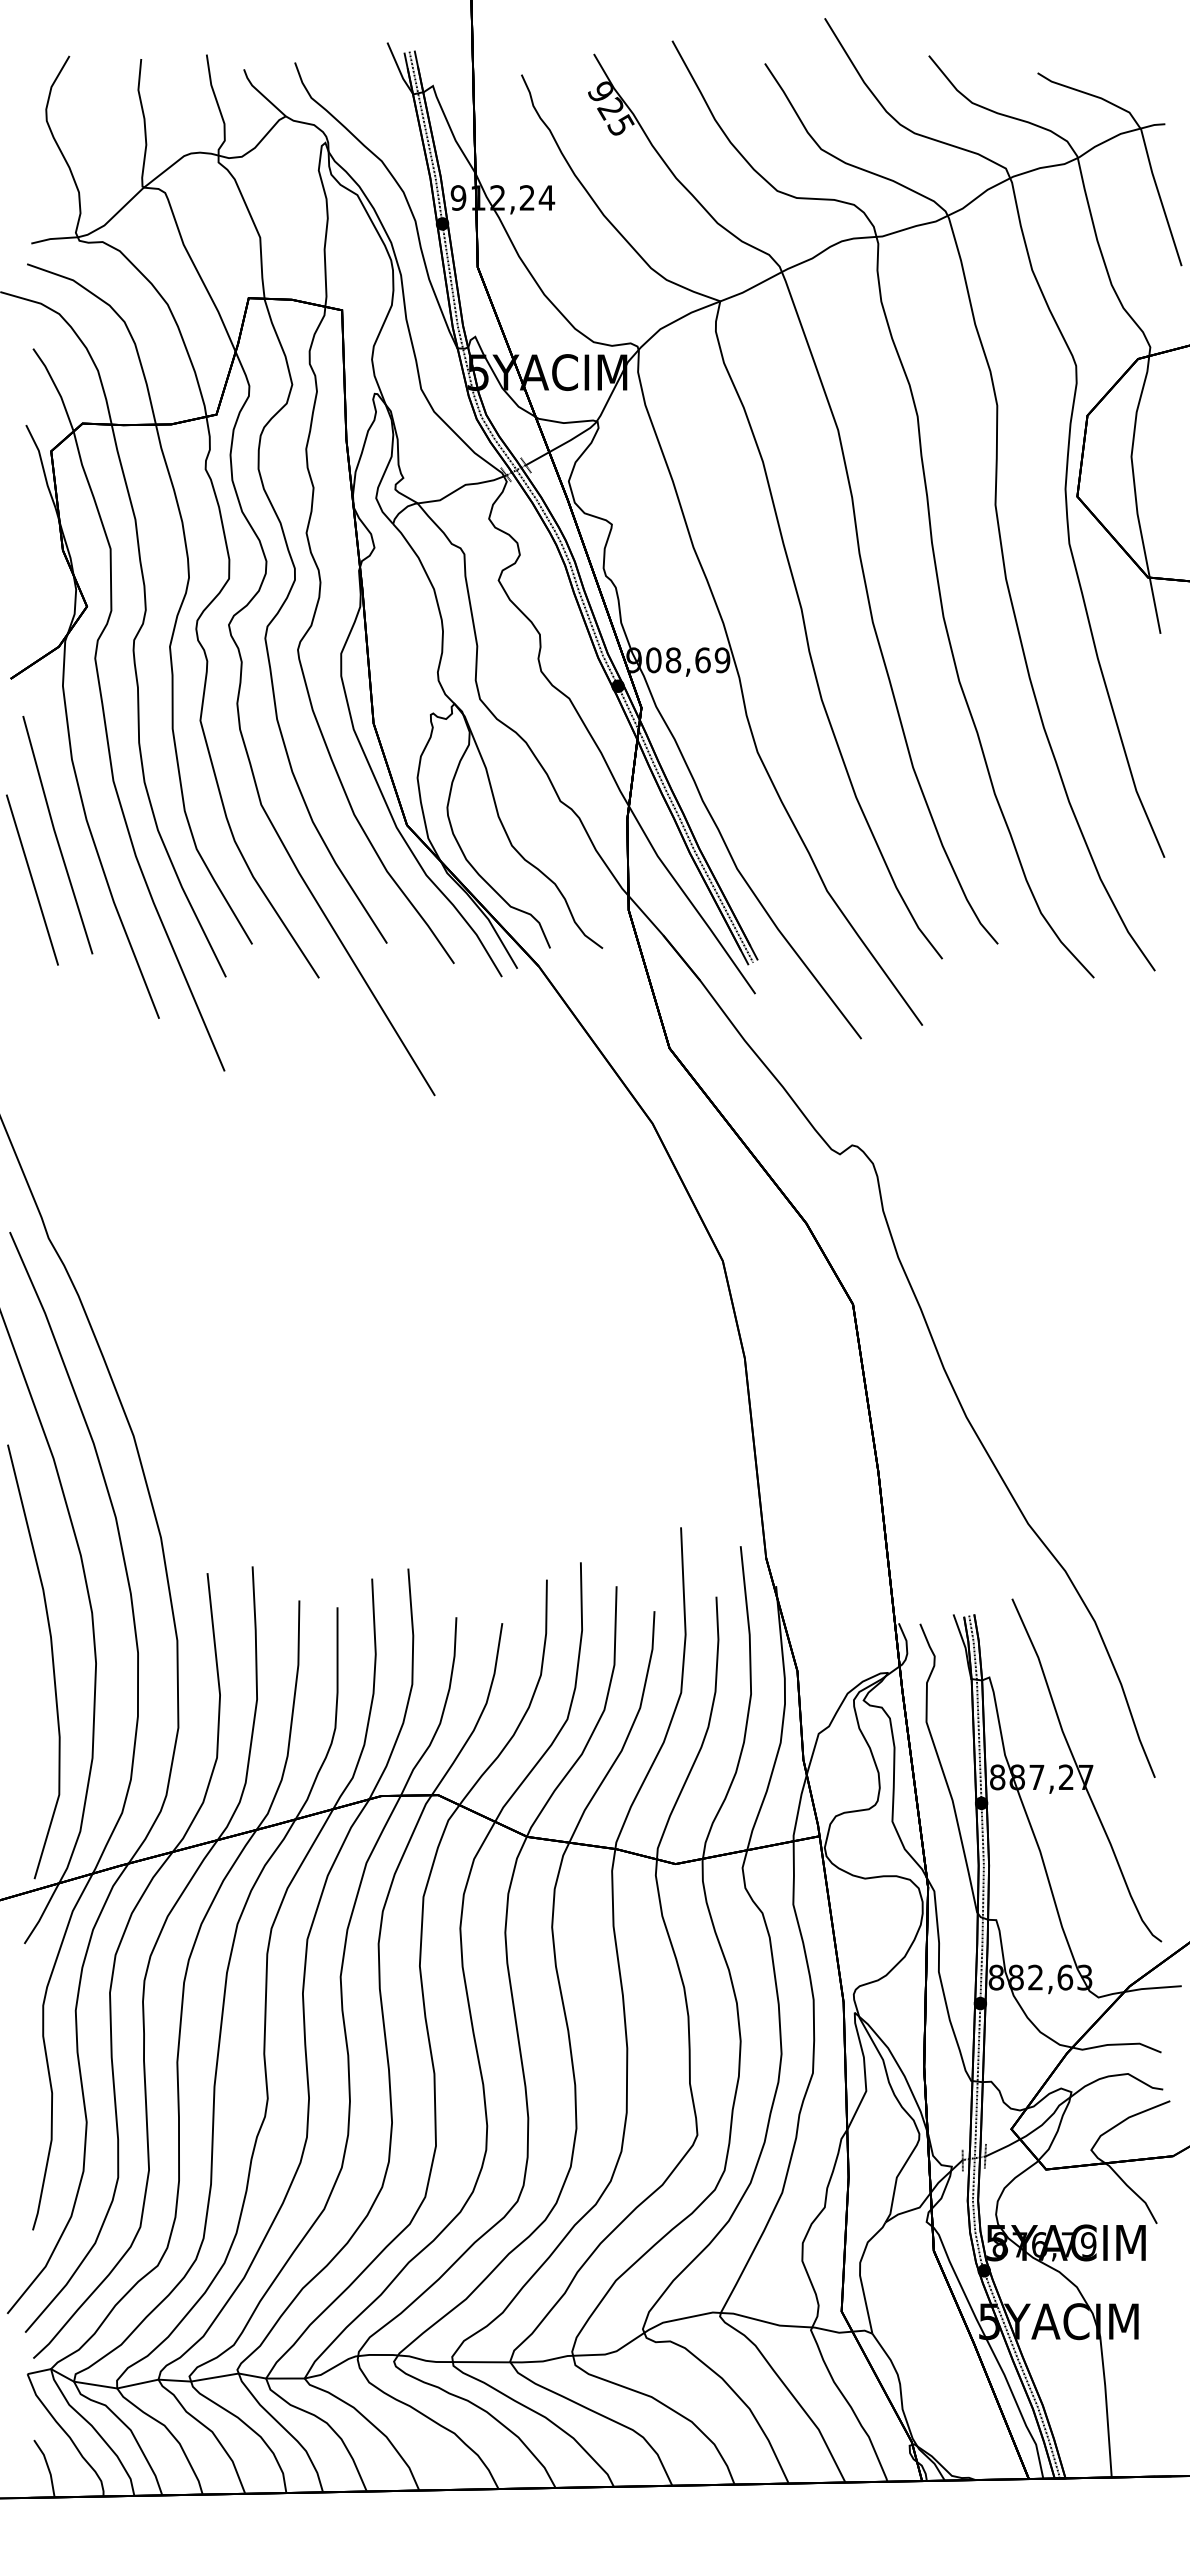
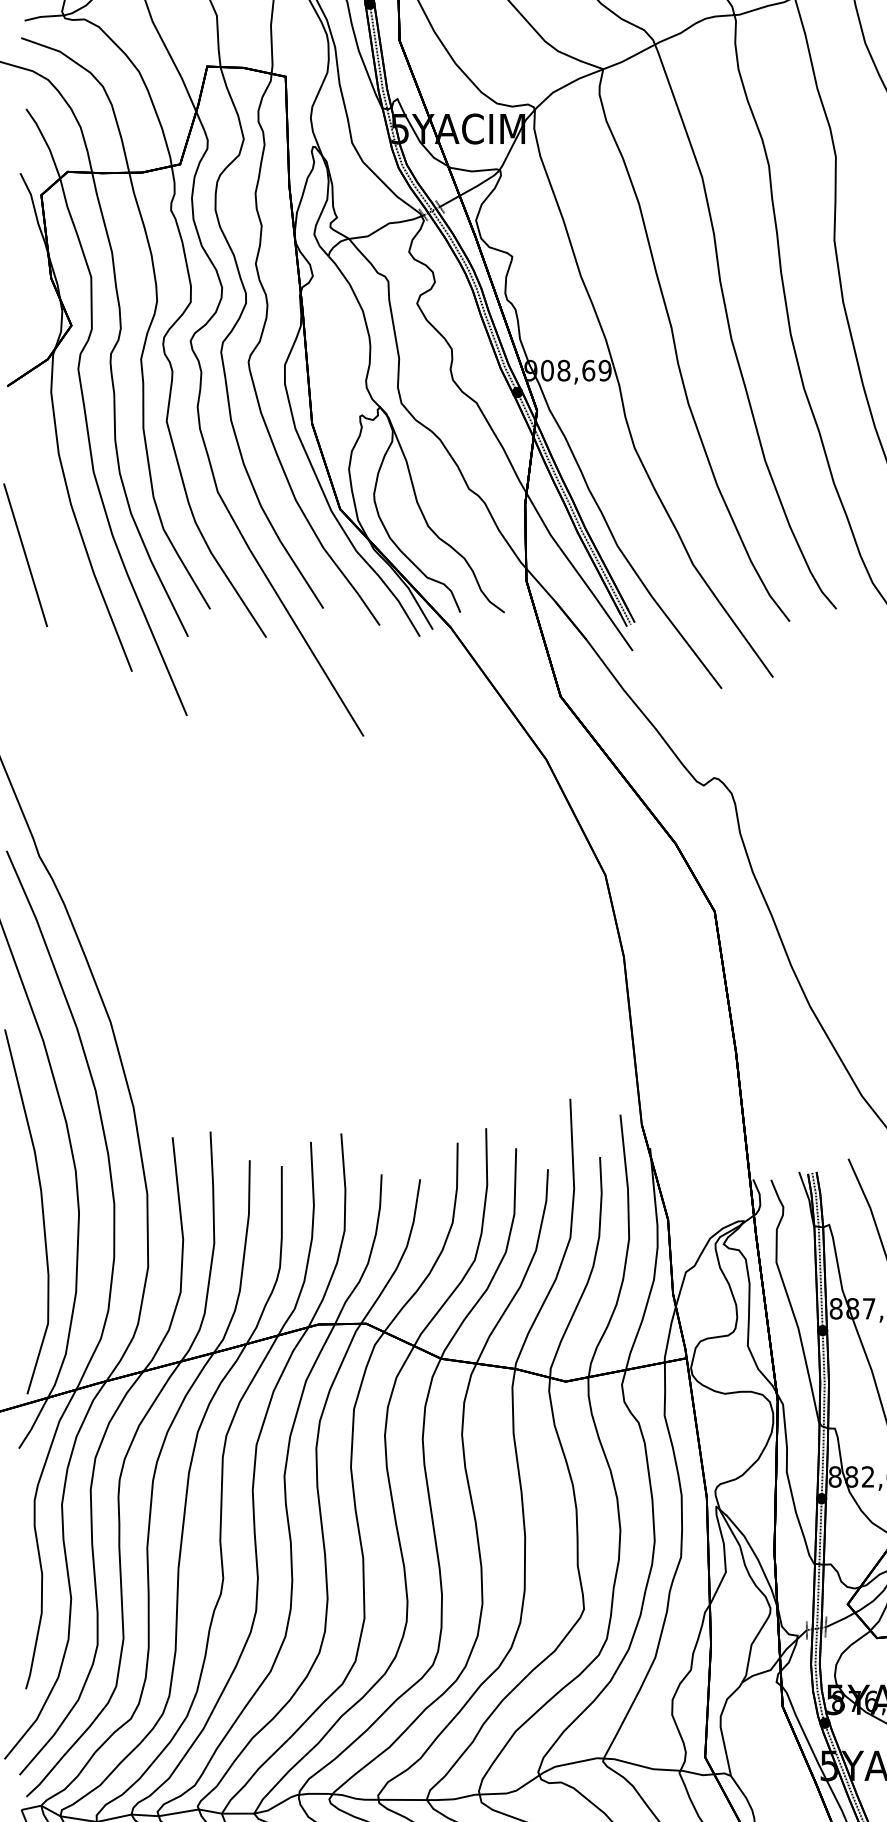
line: (56, 835) -> (45, 517), removed

